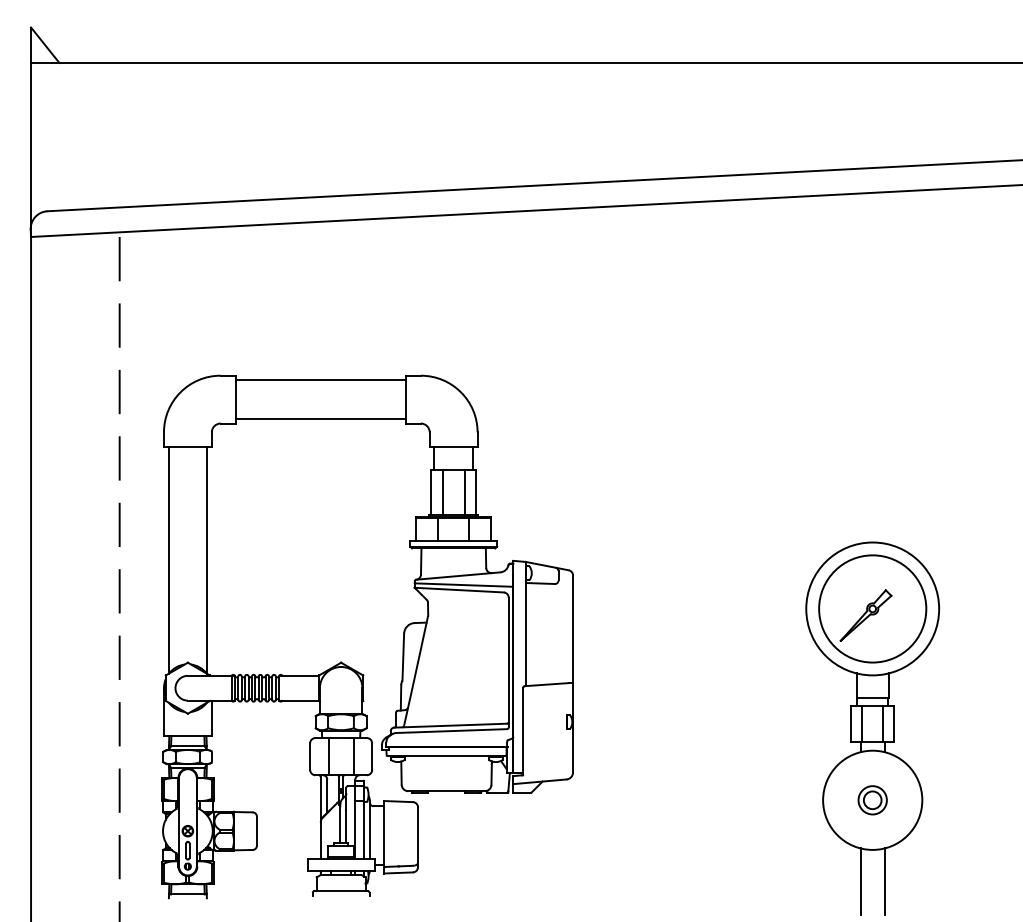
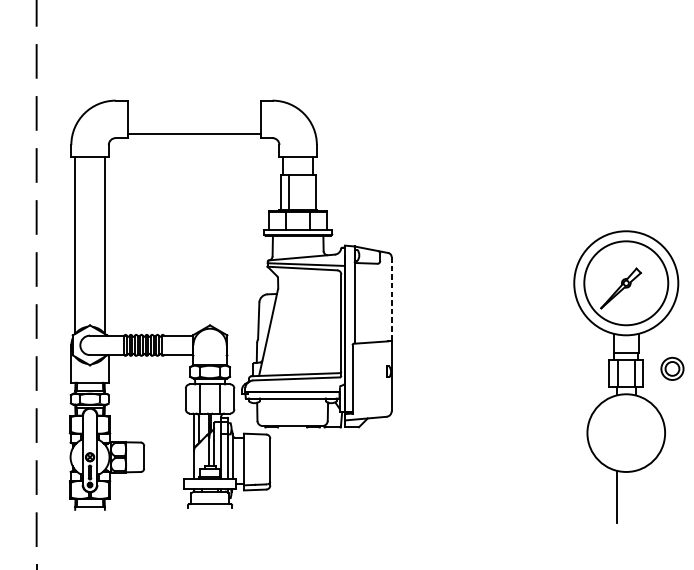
line: (320, 380) -> (193, 104), removed
line: (464, 492) -> (306, 192), removed
line: (573, 629) -> (391, 299), solid -> dashed
part: (872, 800) -> (672, 369), moved
line: (884, 881) -> (635, 496), removed

